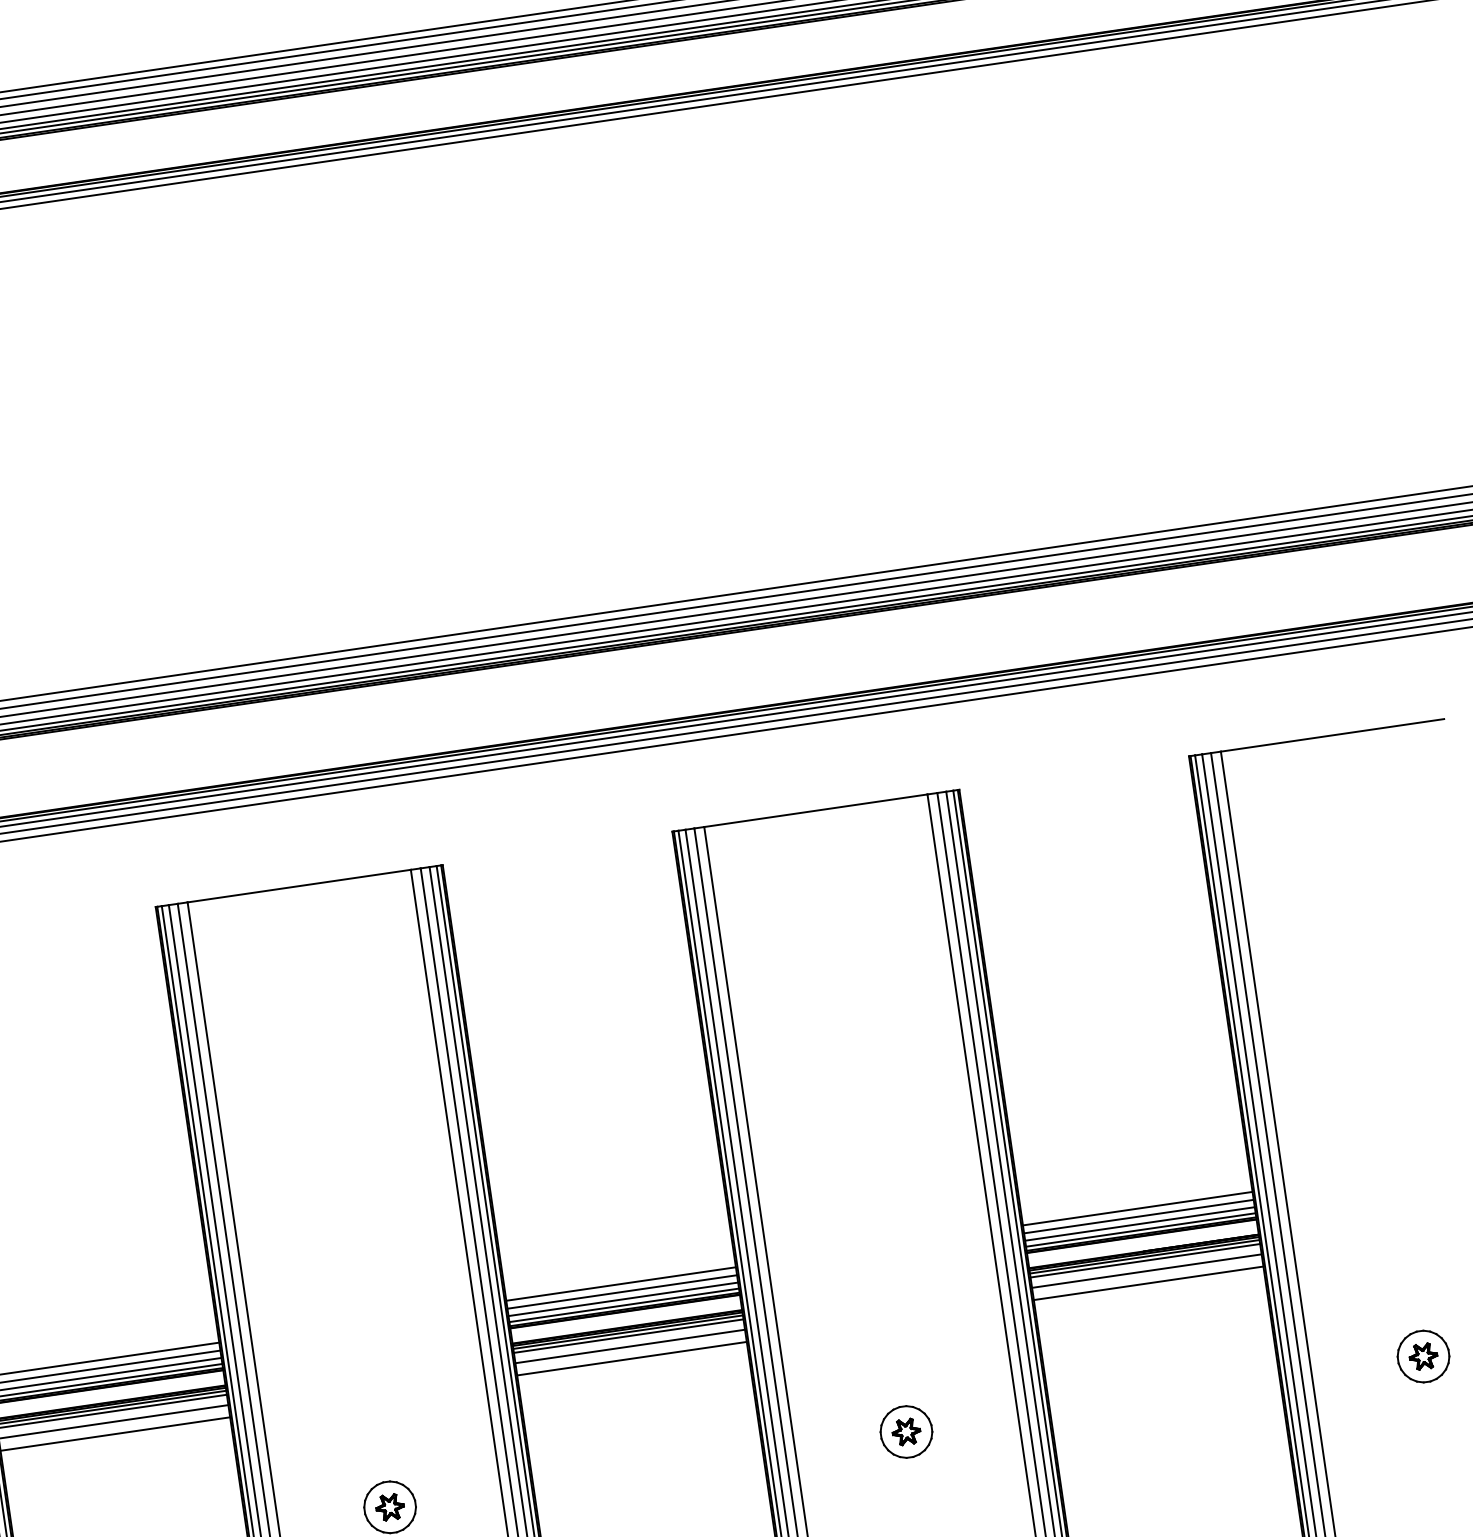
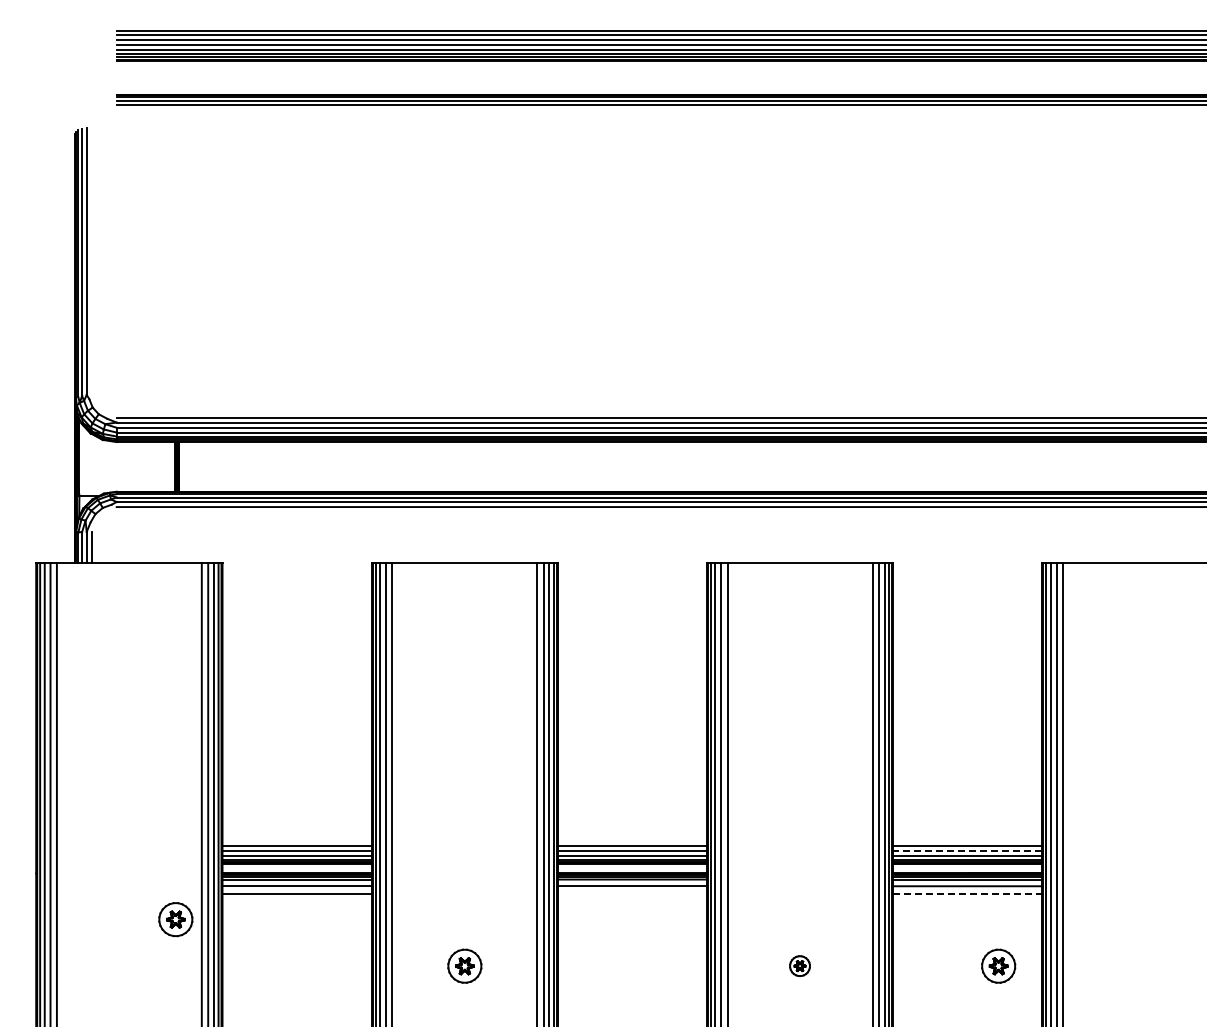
line: (1138, 1216) -> (967, 850), solid -> dashed
line: (1148, 1283) -> (967, 894), solid -> dashed
part: (1423, 1355) -> (998, 965), moved
line: (630, 1359) -> (631, 894), removed
part: (905, 1430) -> (799, 965), size x0.6

